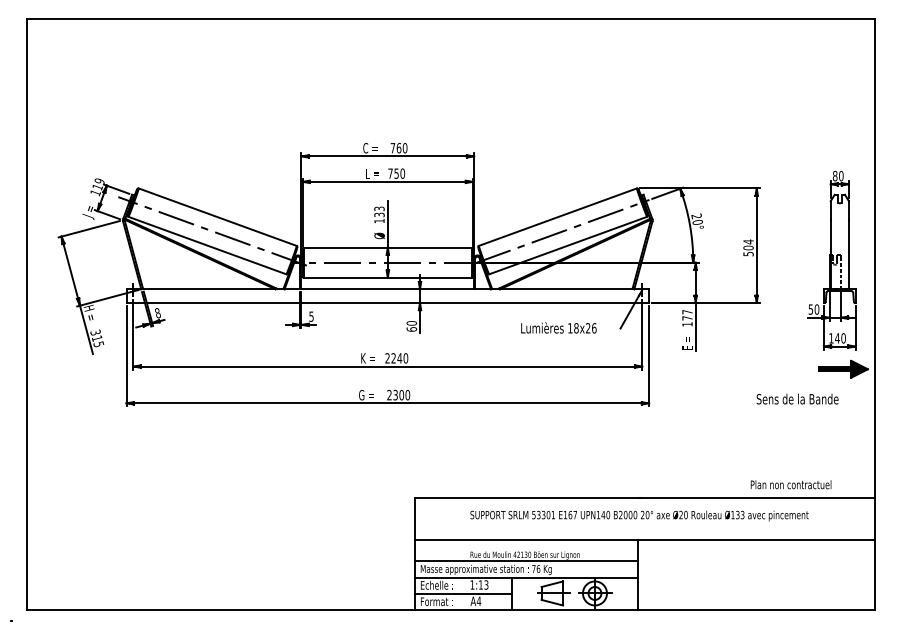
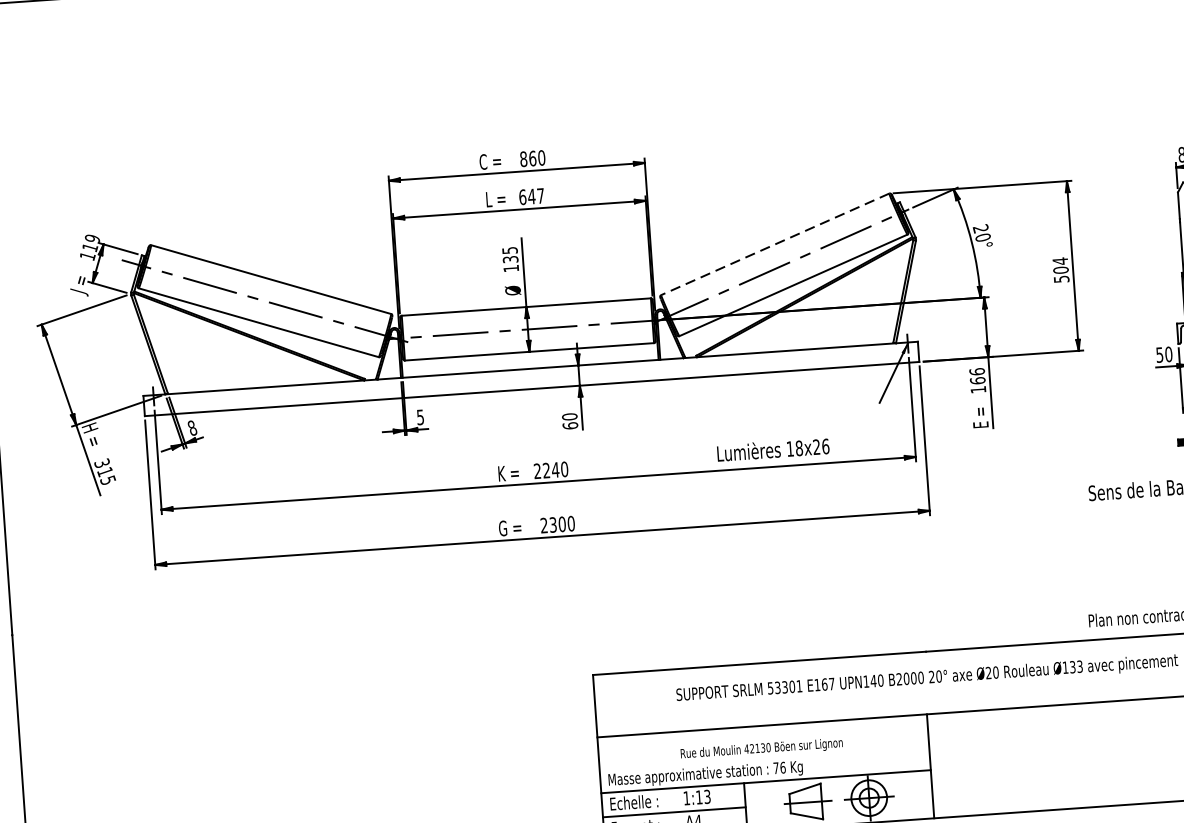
text: (392, 148) -> (523, 159), 760 -> 860
text: (396, 173) -> (531, 196), 750 -> 647
text: (378, 208) -> (508, 250), 133 -> 135
line: (557, 217) -> (774, 244), solid -> dashed
text: (687, 314) -> (977, 375), 177 -> 166
text: (558, 327) -> (772, 449), moved
line: (526, 561) -> (764, 757), removed

